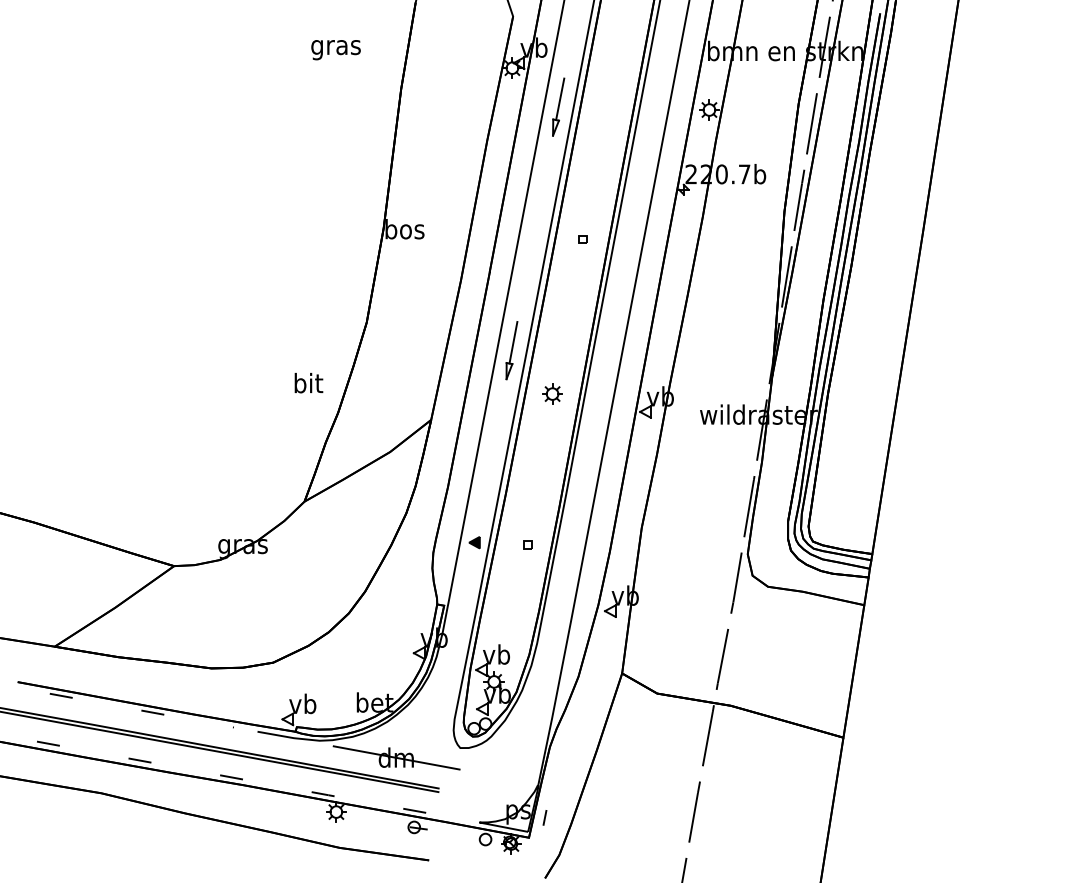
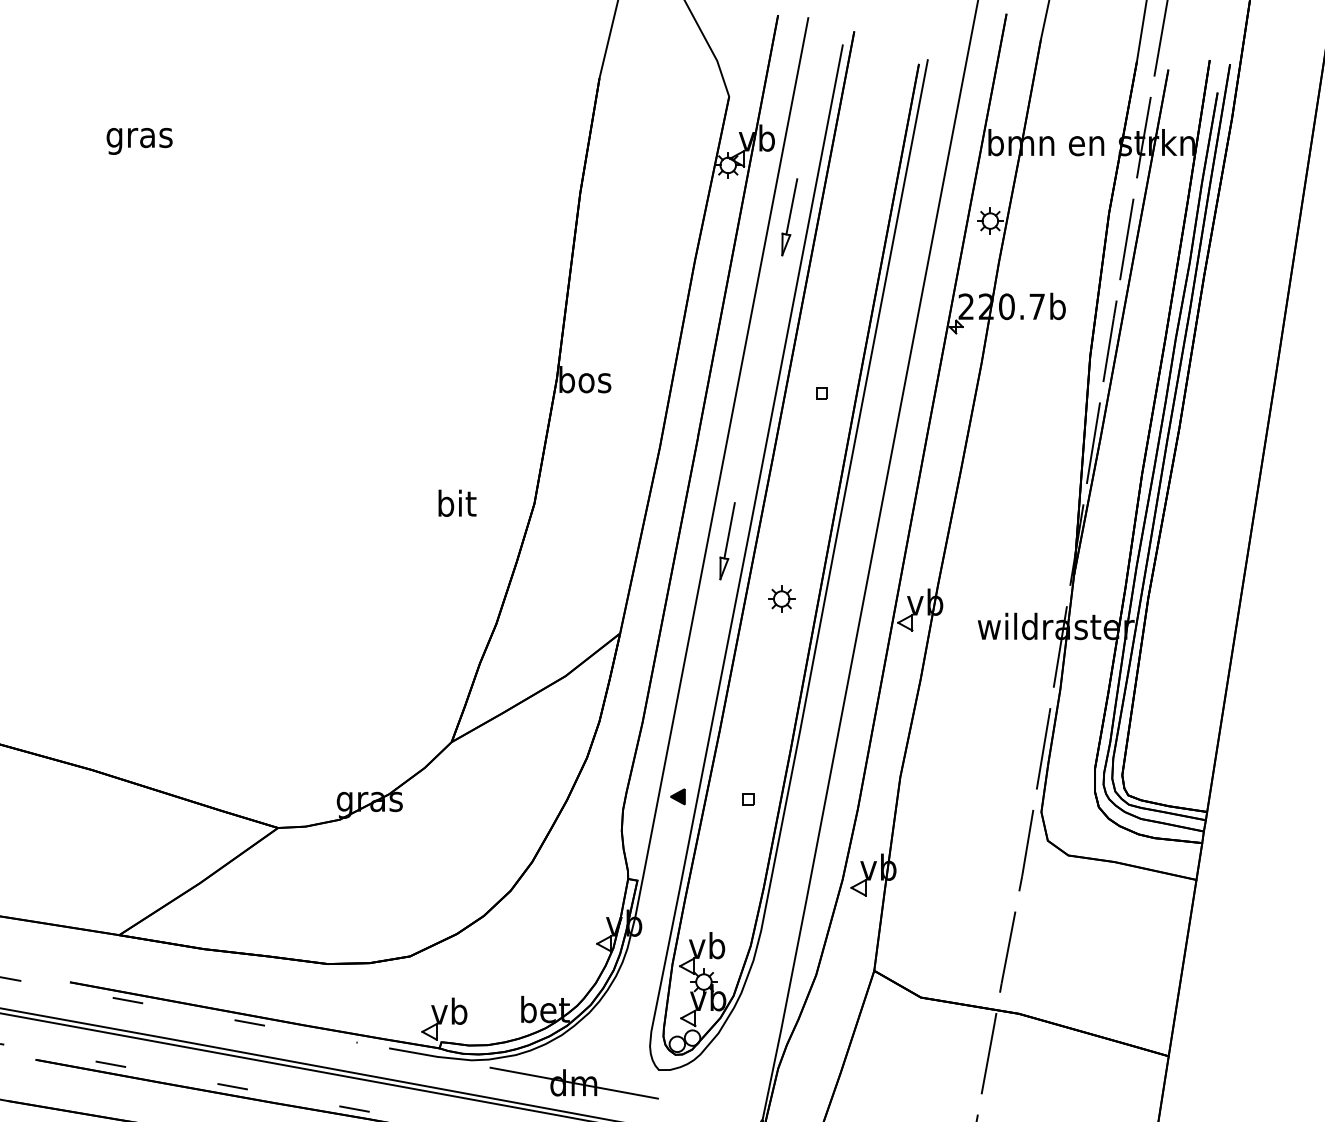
text: (335, 50) -> (138, 141), moved
text: (308, 383) -> (456, 503), moved

